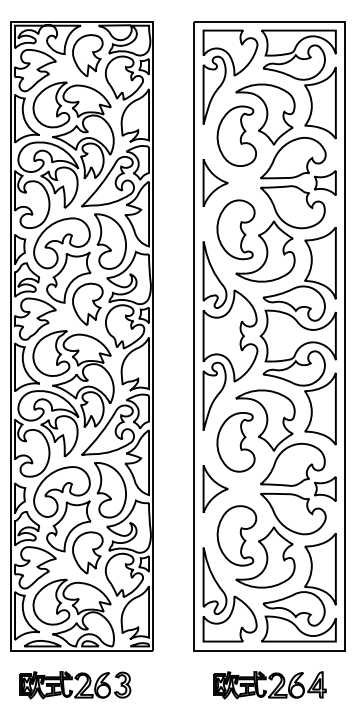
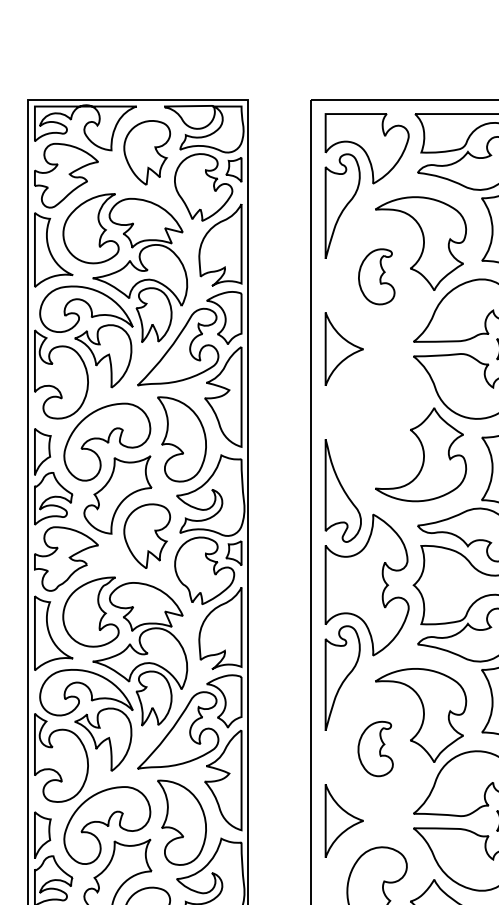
part: (236, 135) -> (376, 275), size x0.6
part: (235, 229) -> (374, 420), removed
part: (235, 442) -> (374, 749), size x0.6

